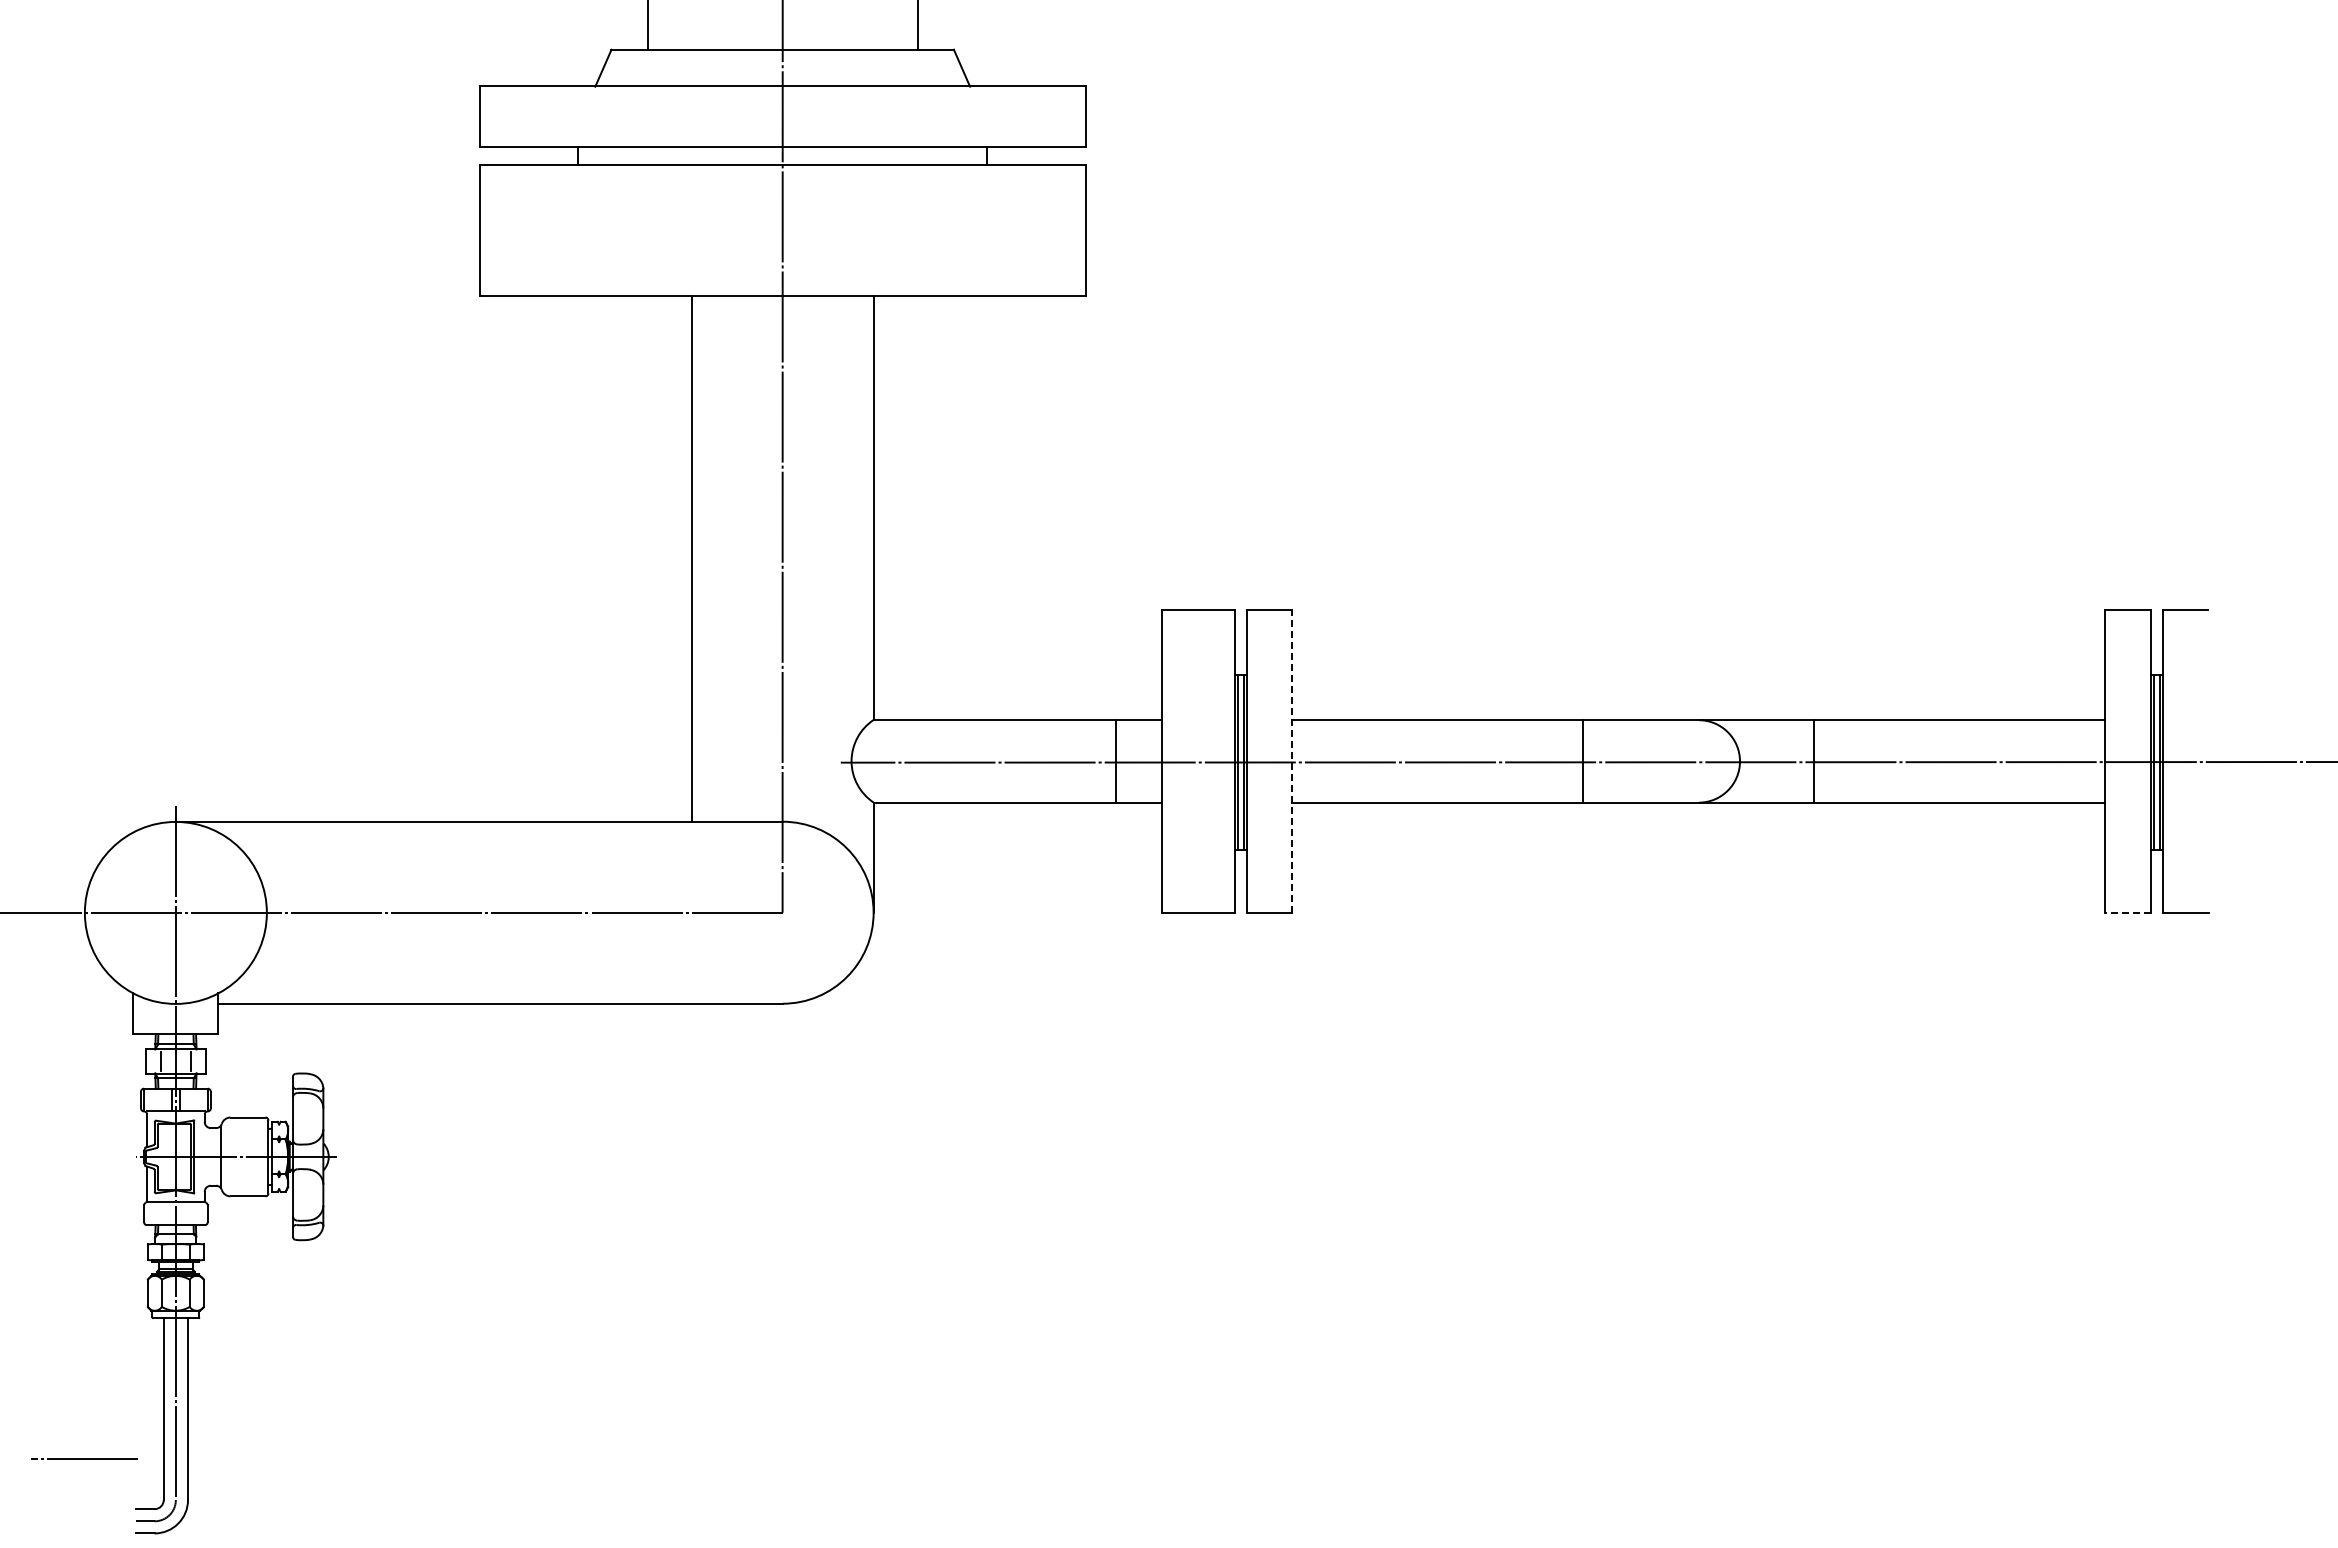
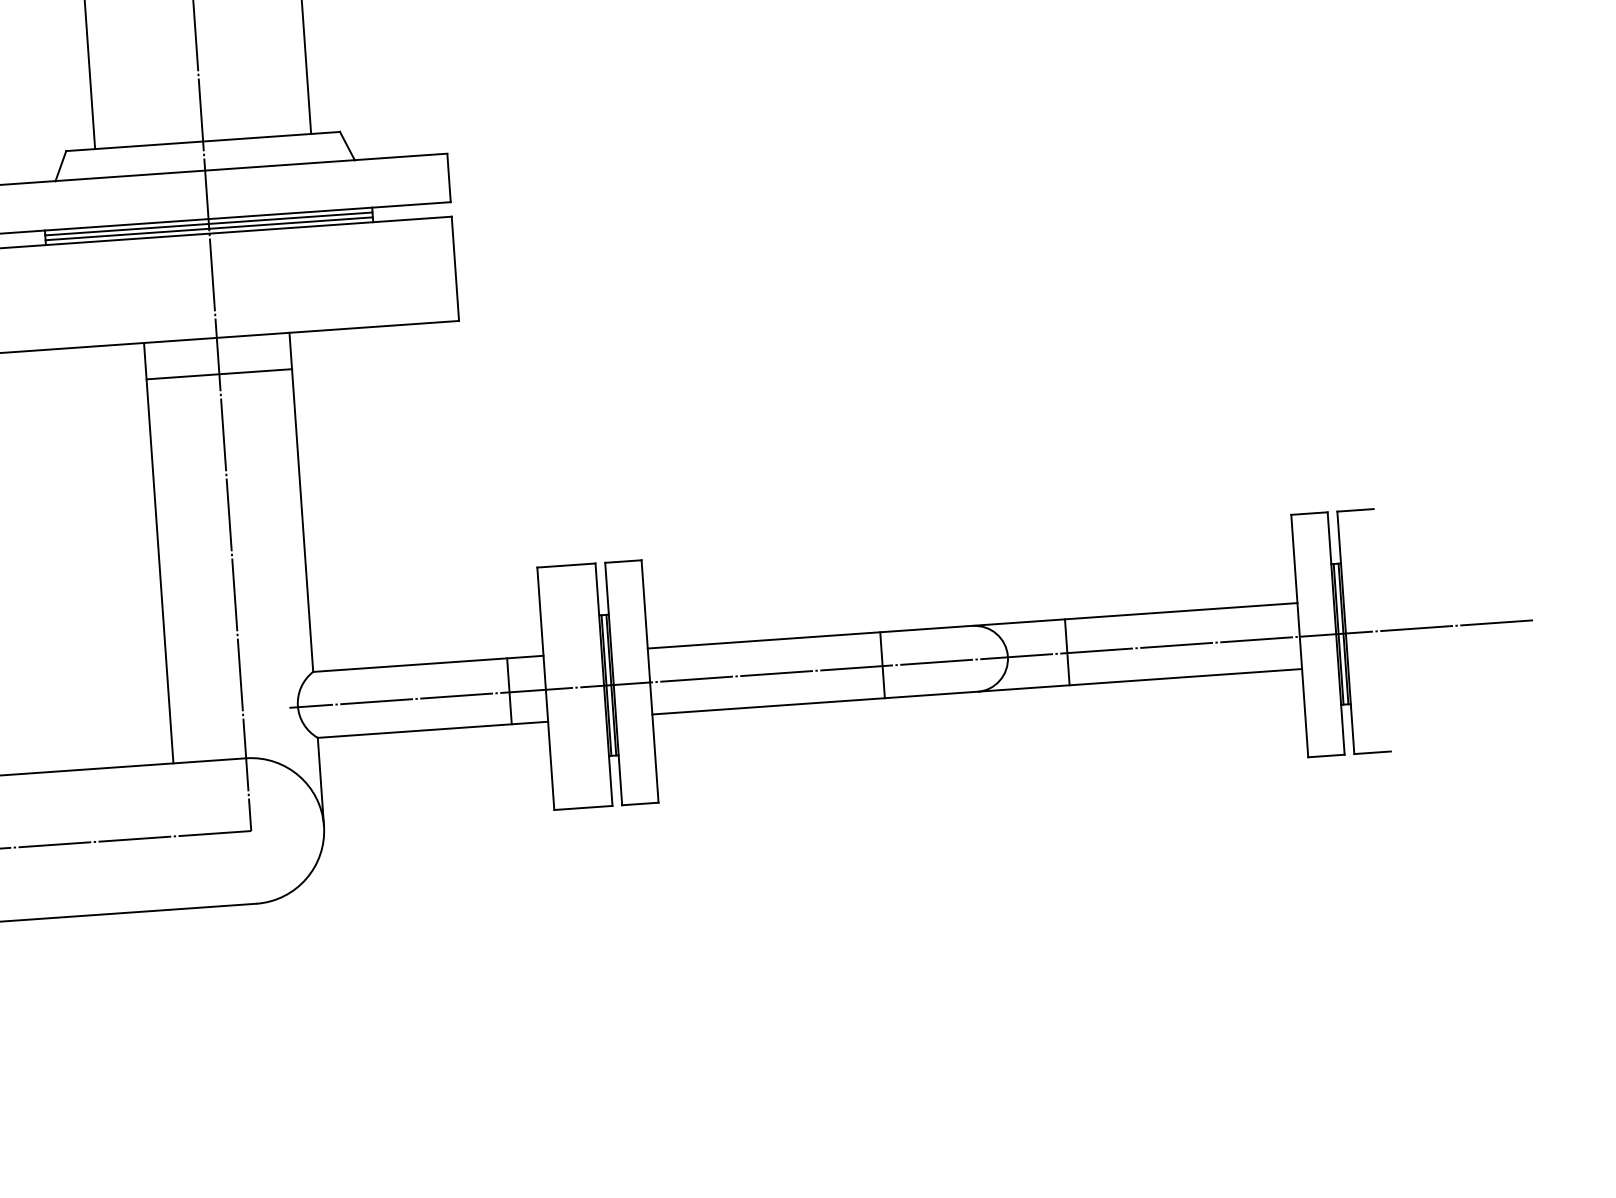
line: (782, 153) -> (208, 224), added
line: (782, 159) -> (209, 229), added
line: (782, 341) -> (219, 374), added
line: (1292, 761) -> (650, 681), dashed -> solid
line: (2127, 912) -> (1326, 755), dashed -> solid

